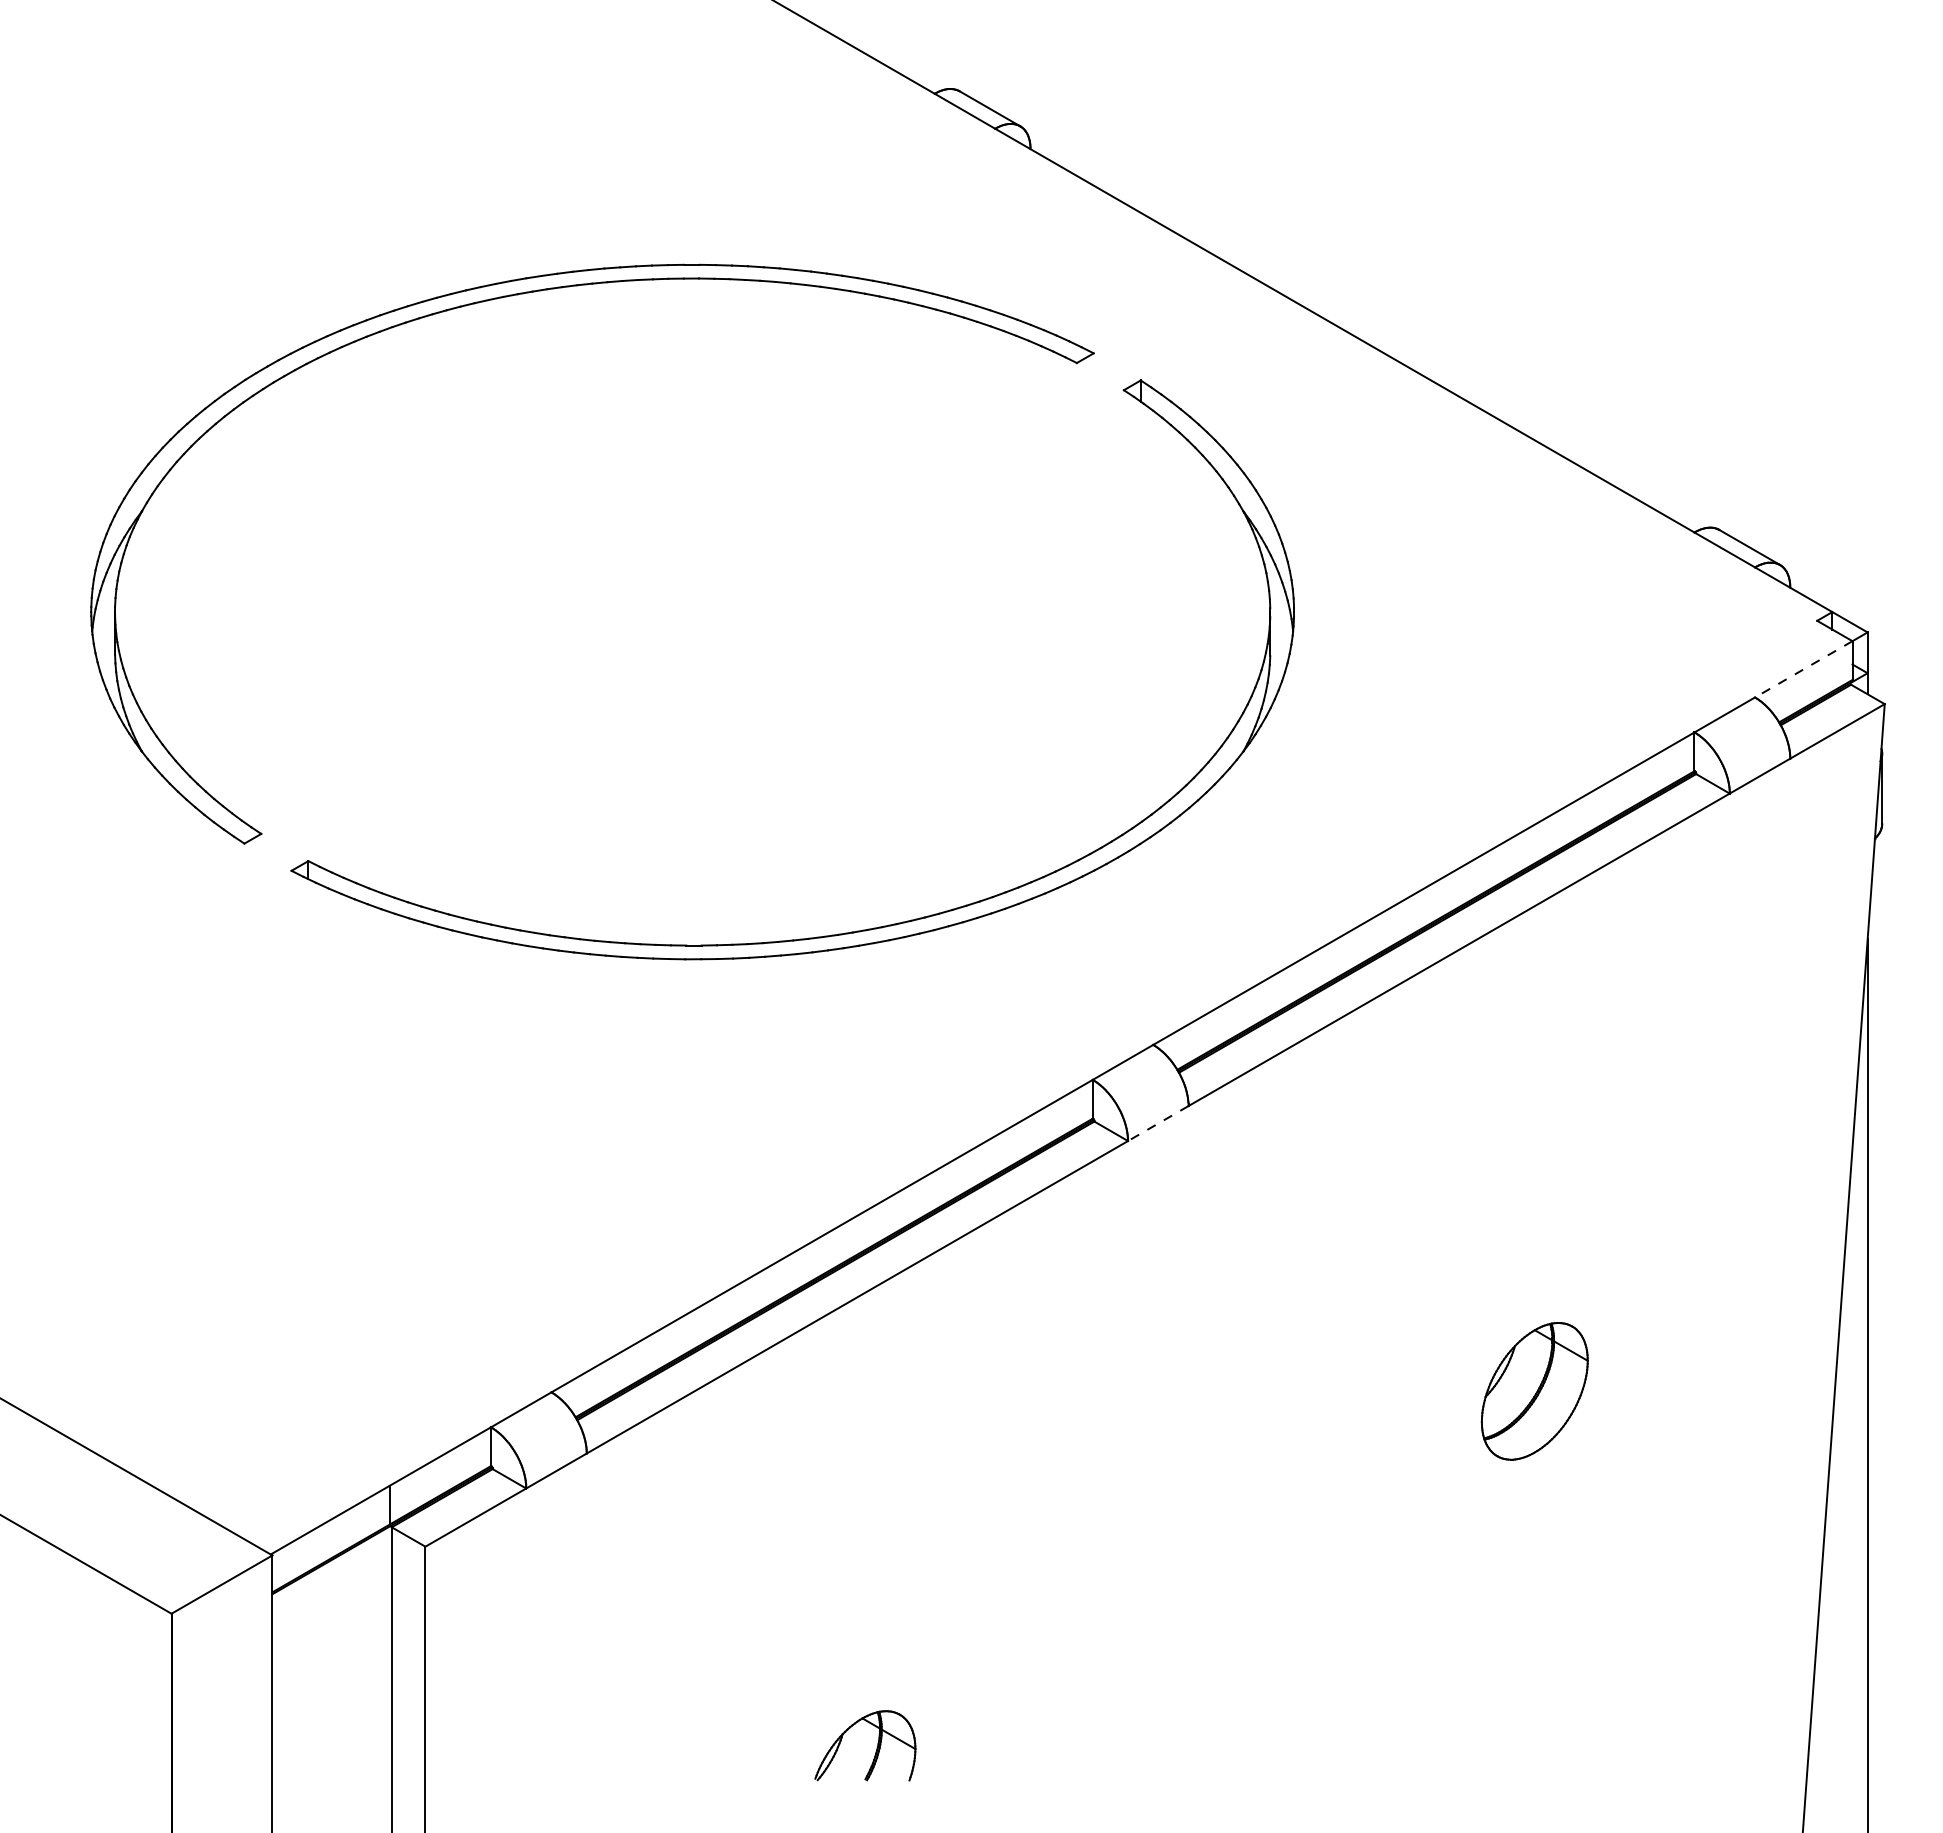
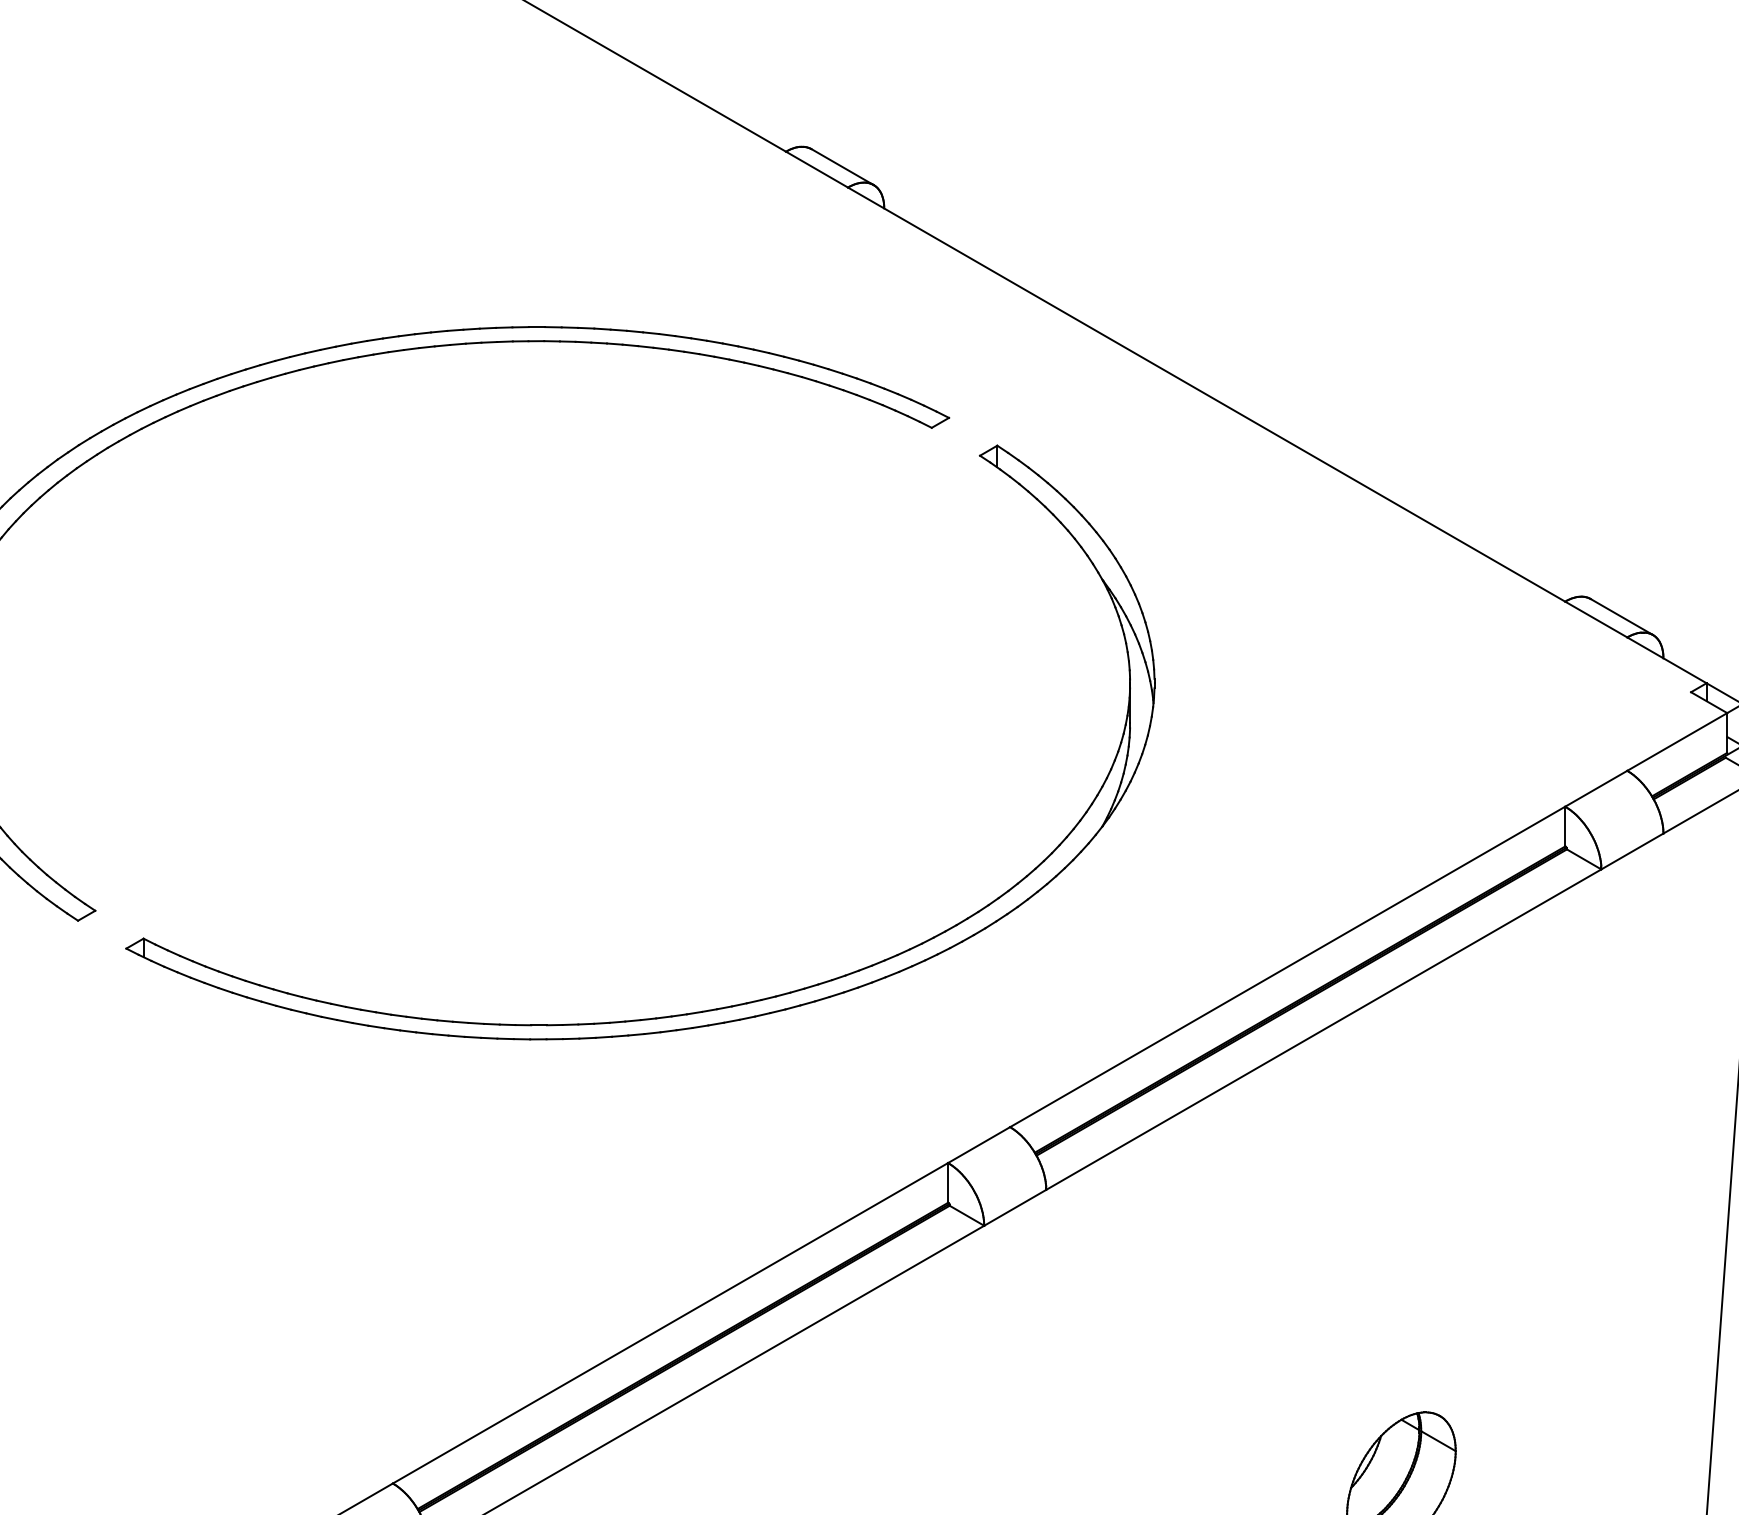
line: (1803, 669) -> (1676, 742), dashed -> solid
line: (1158, 1123) -> (1015, 1207), dashed -> solid

